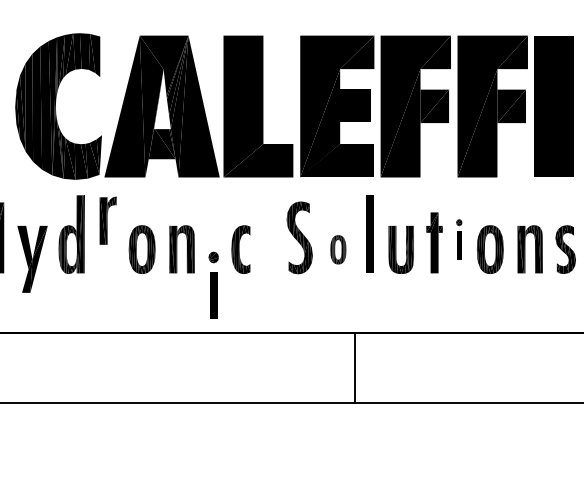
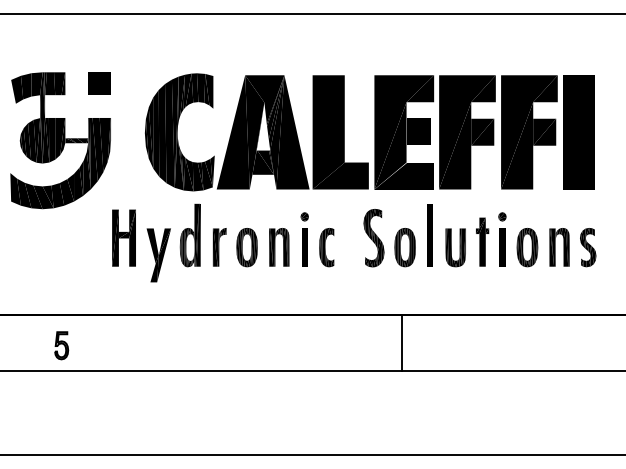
part: (107, 220) -> (219, 247), moved
part: (459, 239) -> (502, 239), size x1.67
part: (337, 249) -> (404, 247), size x1.67
part: (213, 285) -> (304, 239), moved
line: (354, 367) -> (402, 342), moved

